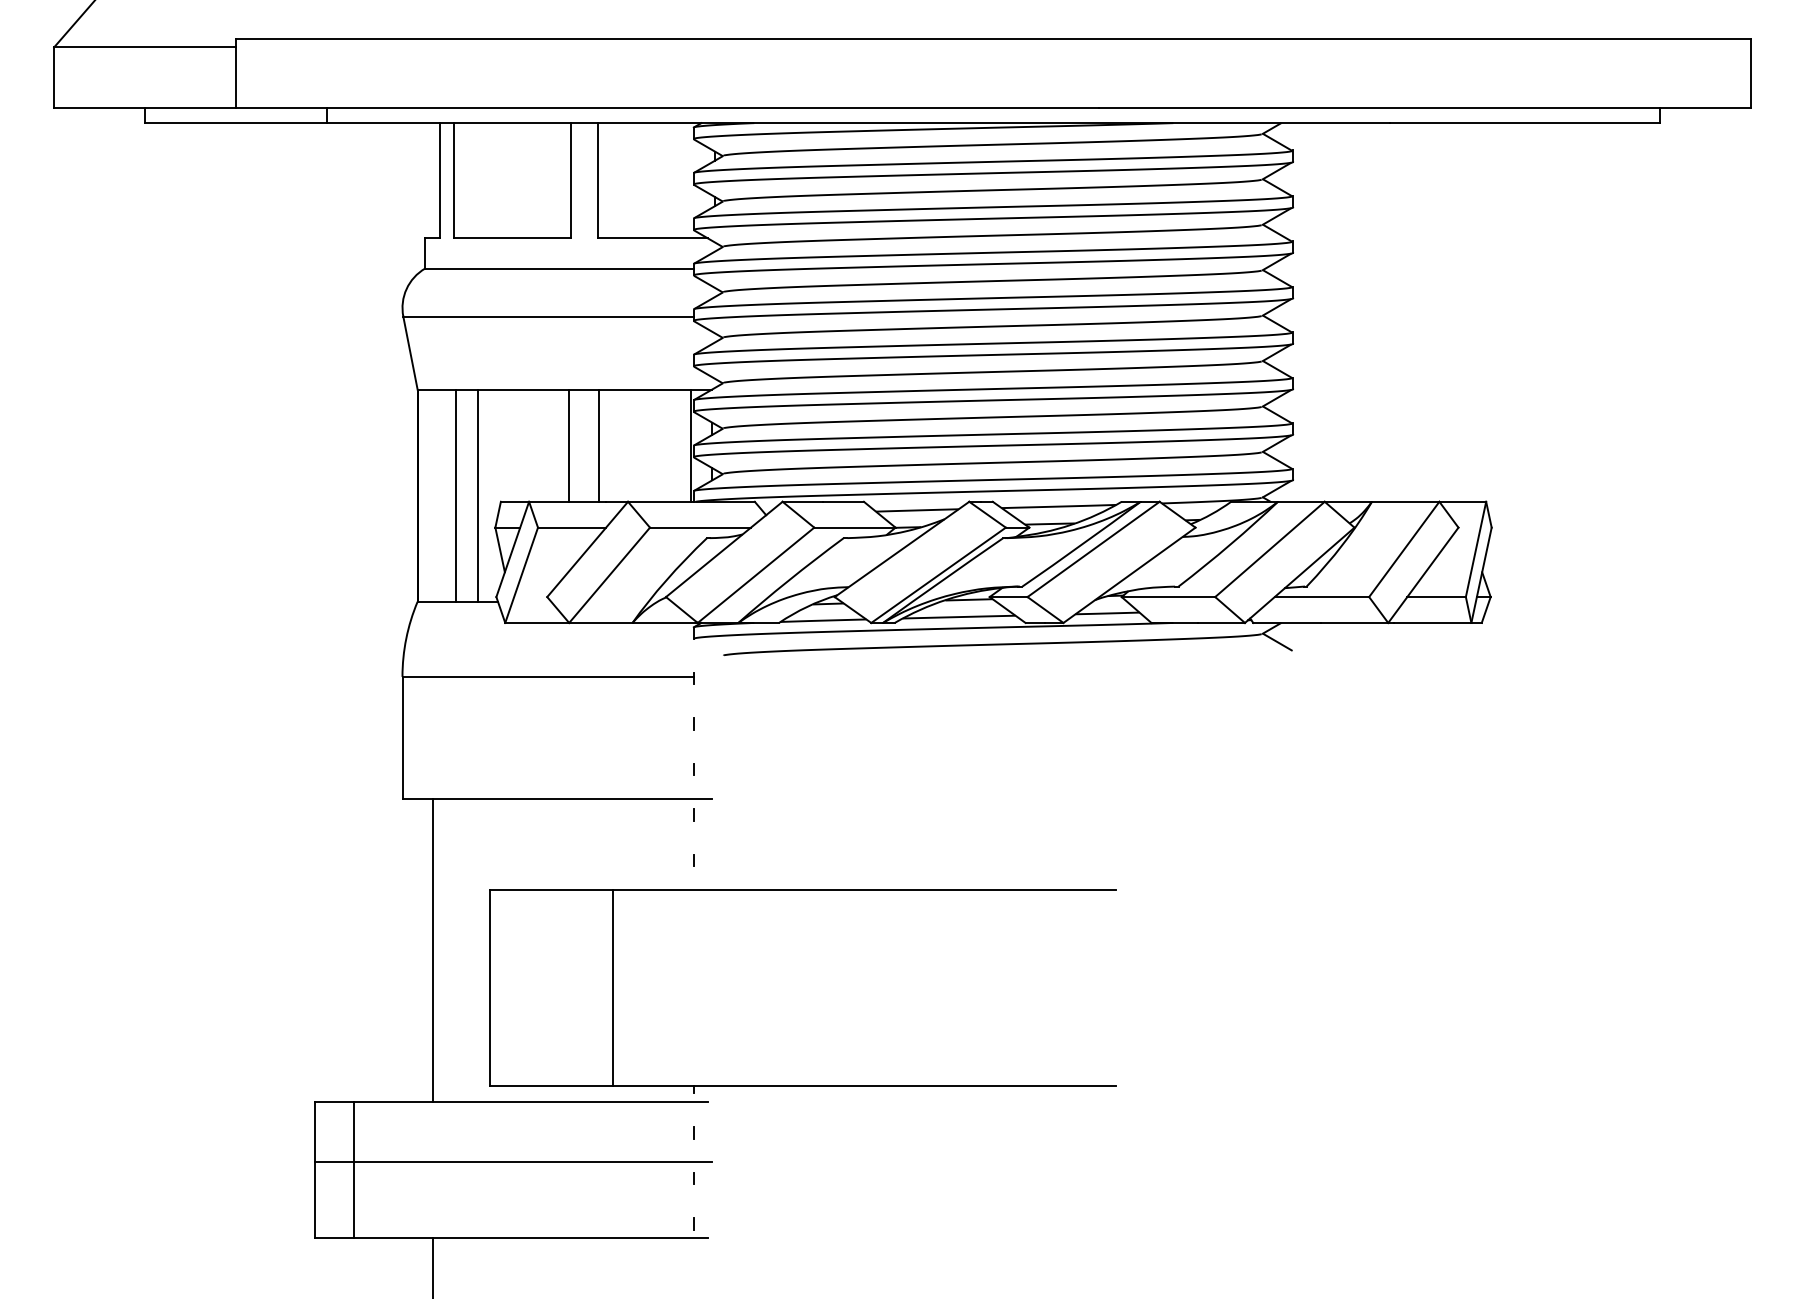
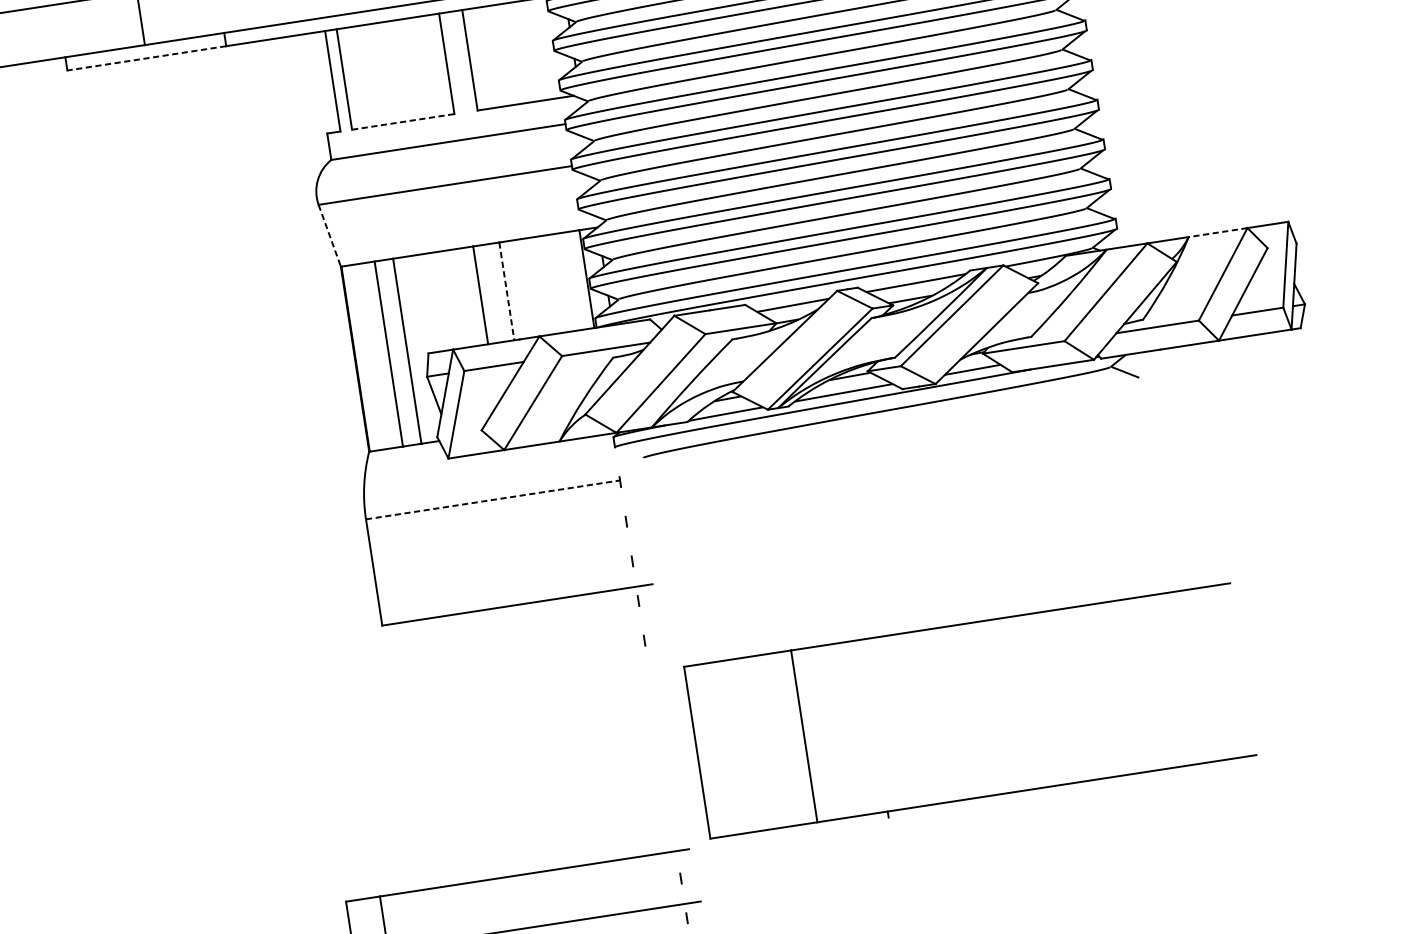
line: (235, 123) -> (146, 58), solid -> dashed
line: (512, 238) -> (403, 122), solid -> dashed
line: (410, 353) -> (329, 236), solid -> dashed
line: (599, 446) -> (507, 292), solid -> dashed
line: (1405, 501) -> (1217, 232), solid -> dashed
line: (548, 676) -> (493, 499), solid -> dashed
line: (432, 949) -> (428, 753), removed
part: (802, 1085) -> (982, 796), moved

